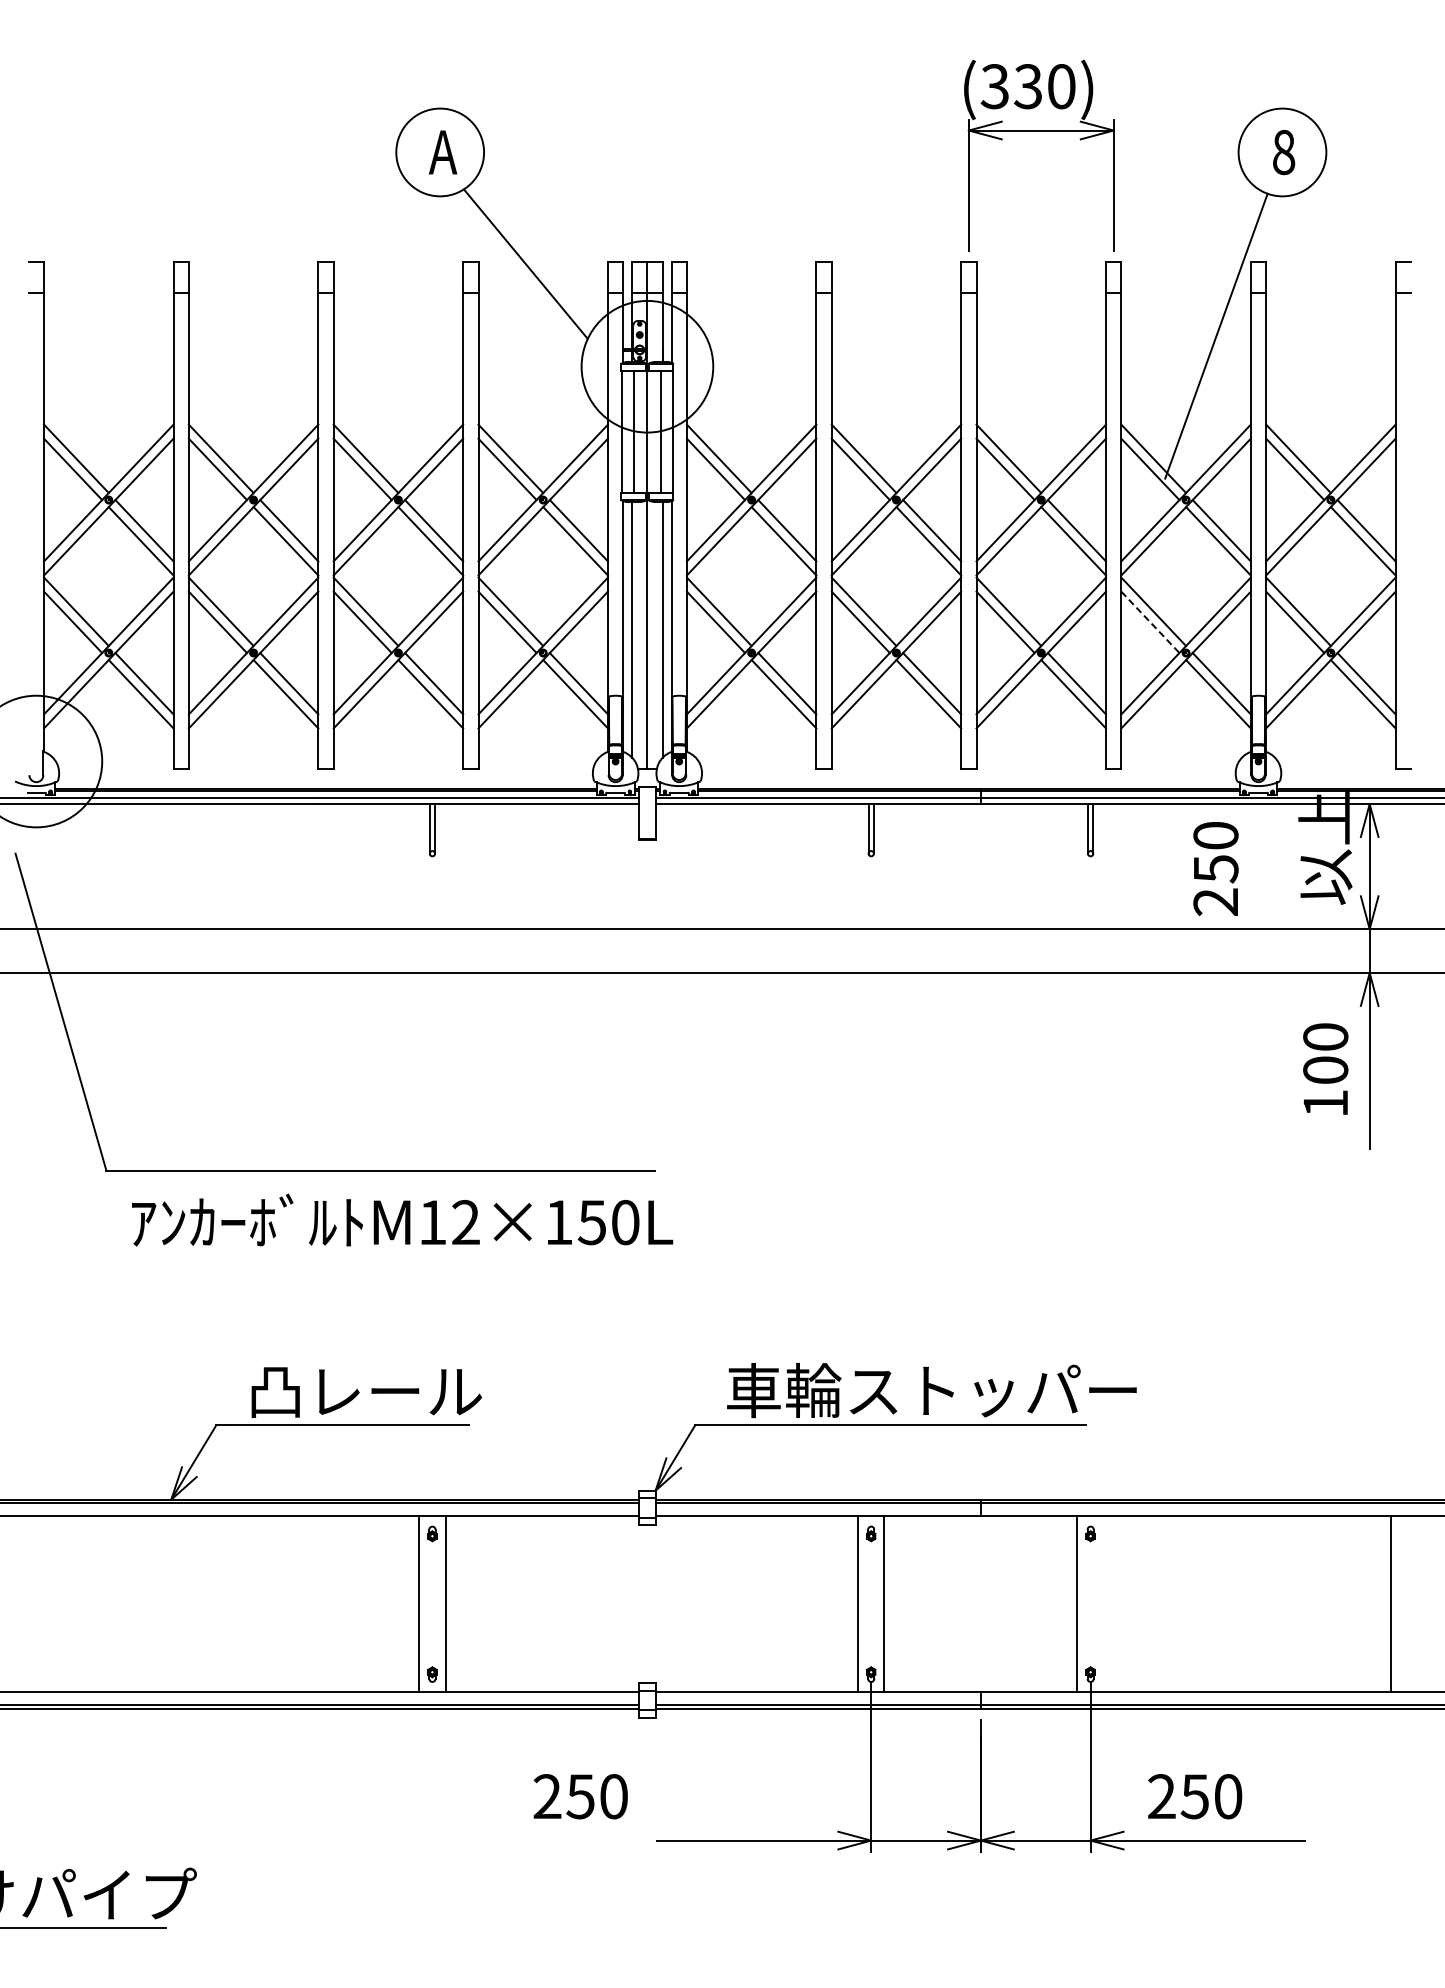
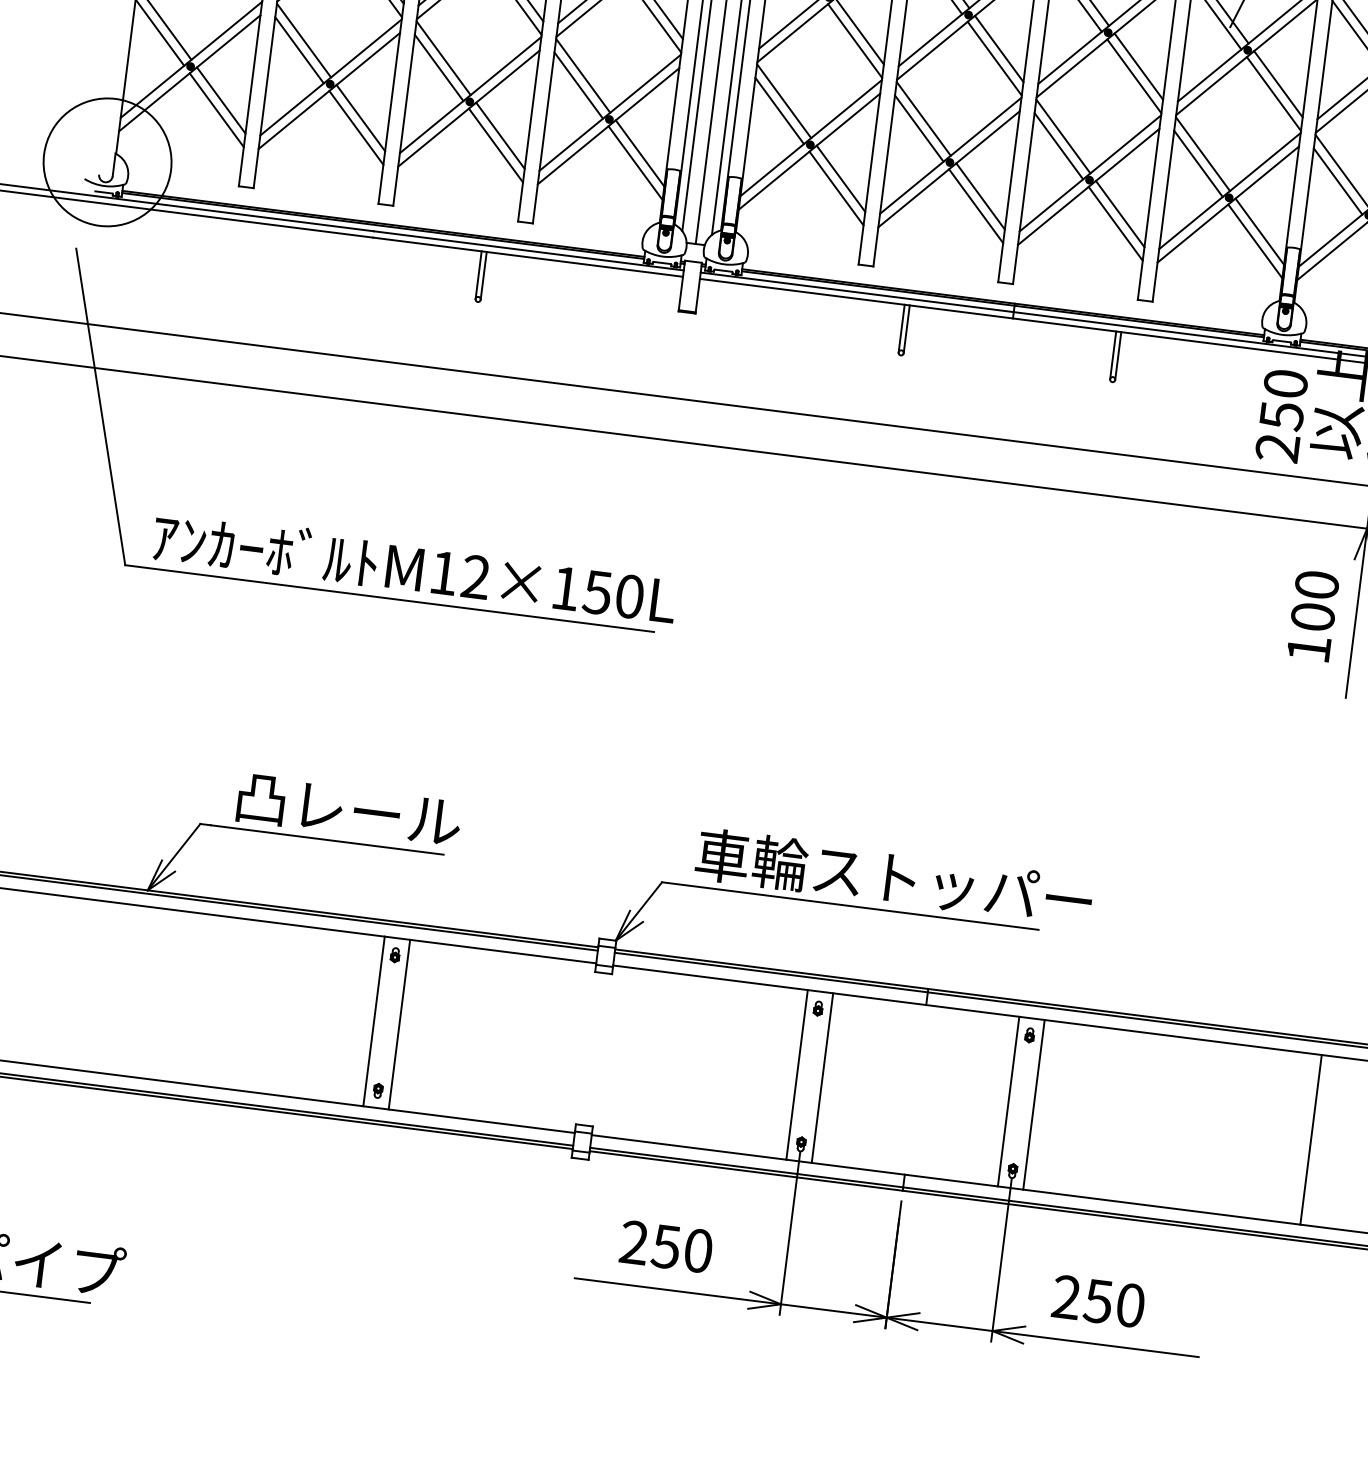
line: (1150, 622) -> (1198, 164), dashed -> solid
text: (1215, 868) -> (1281, 415), moved
text: (402, 1219) -> (415, 566), moved
line: (1103, 1604) -> (1033, 1104), added
text: (580, 1796) -> (666, 1246), moved

